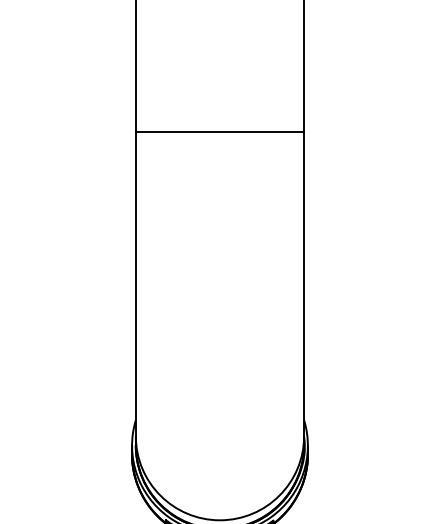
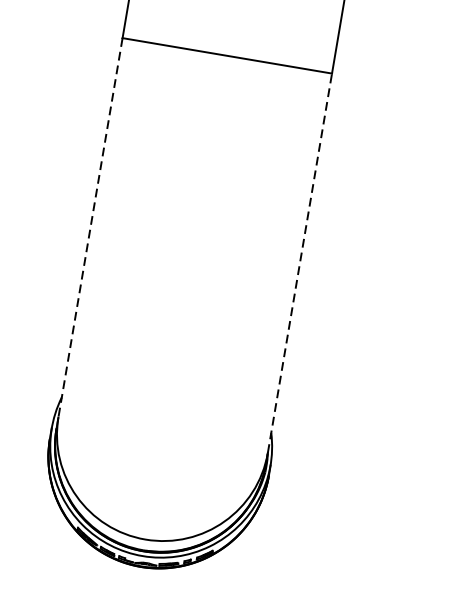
line: (304, 283) -> (300, 262), solid -> dashed
line: (135, 284) -> (90, 228), solid -> dashed

